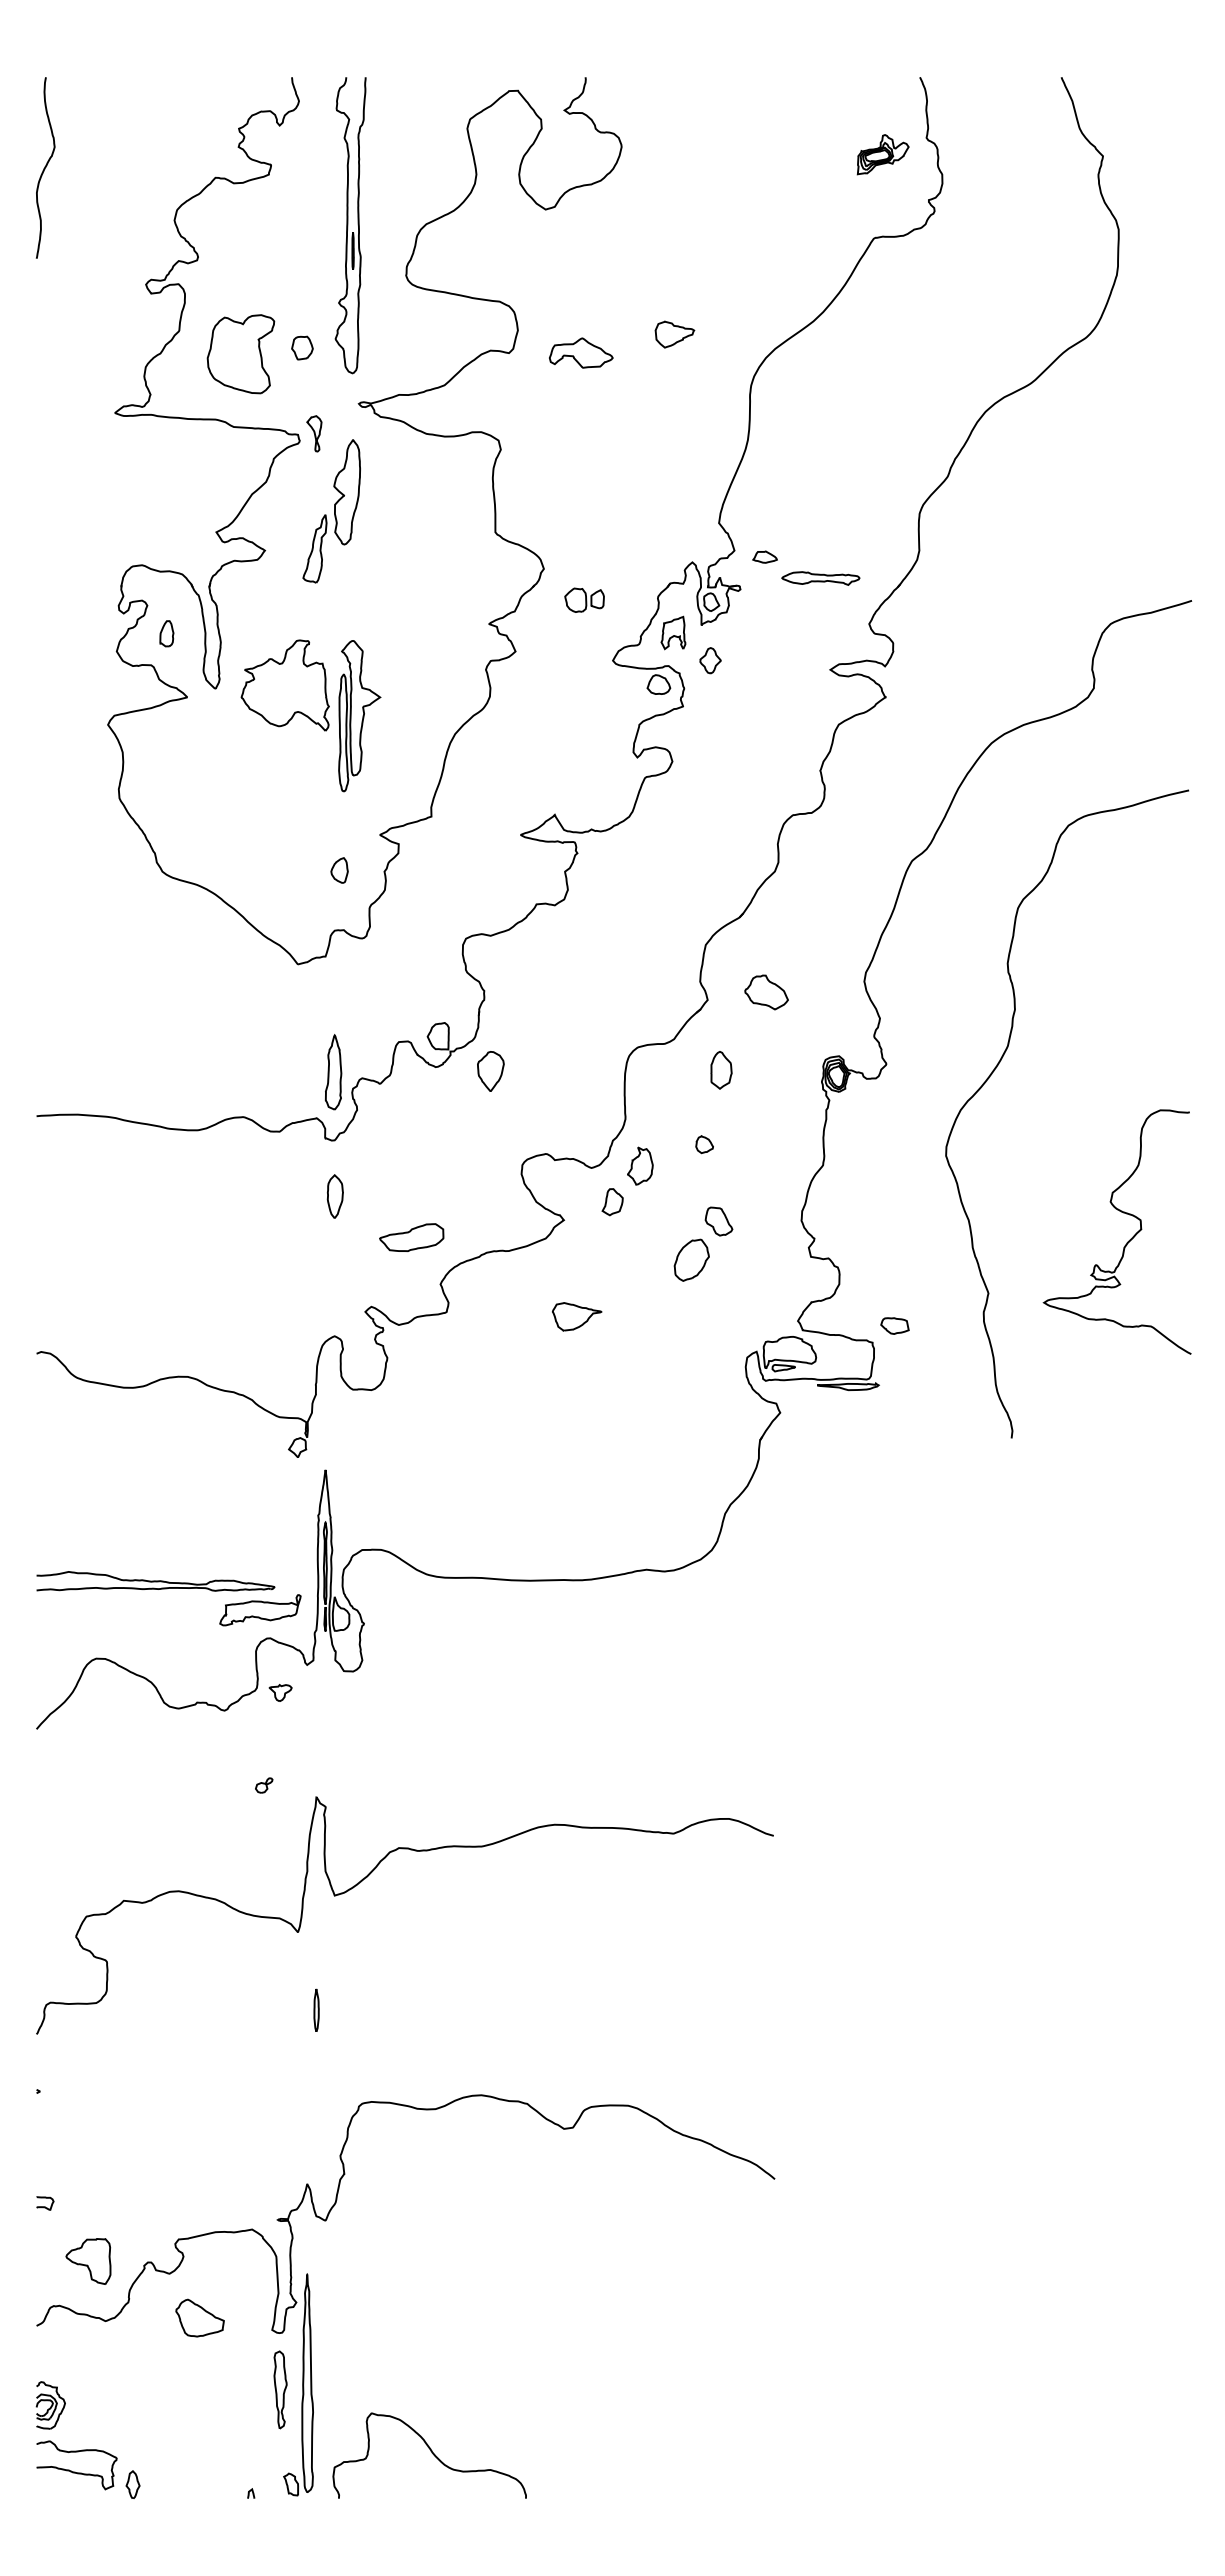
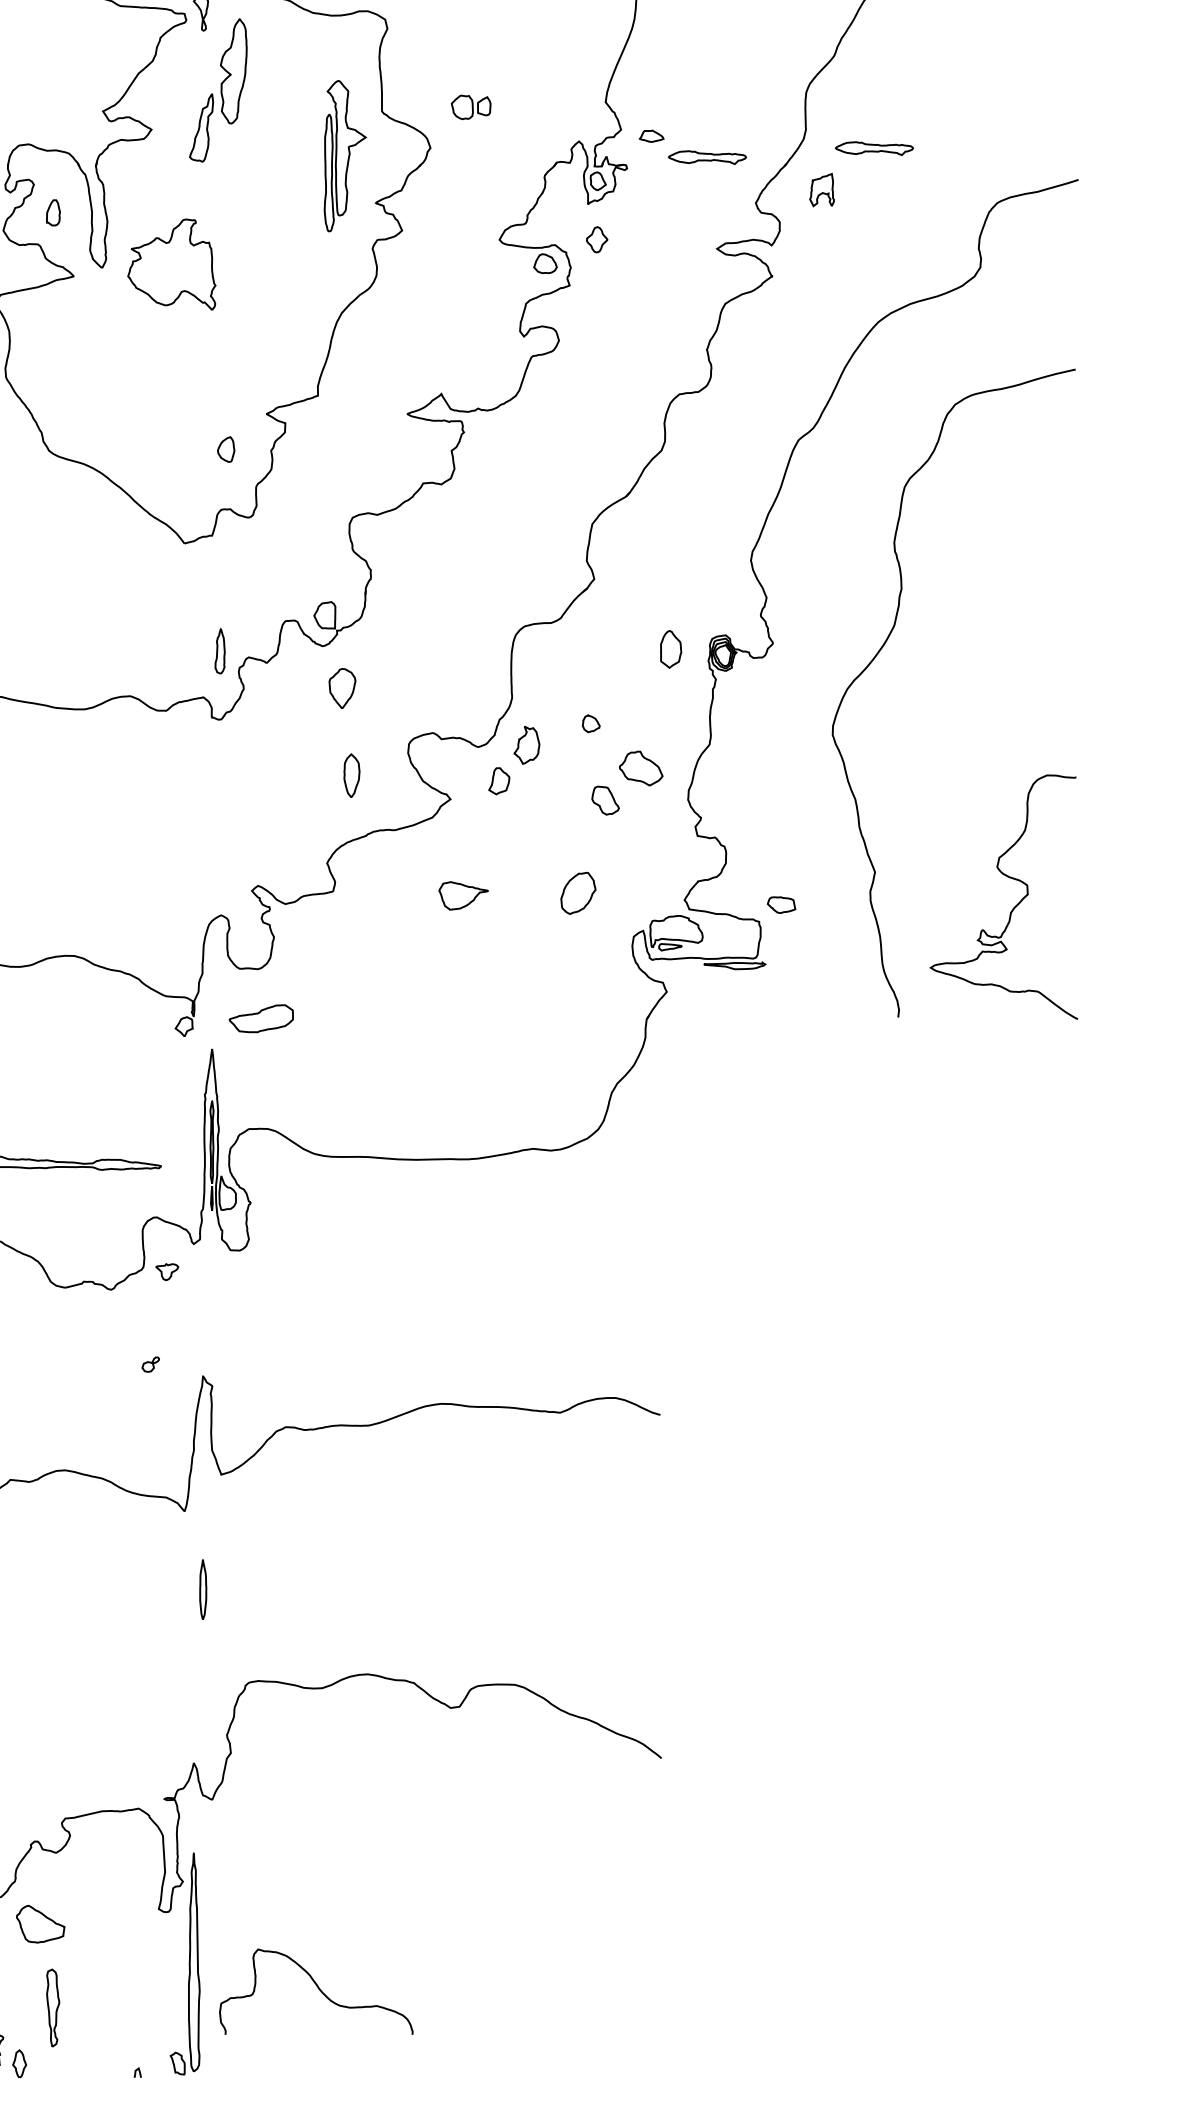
part: (987, 569) -> (874, 148), added
part: (584, 599) -> (471, 106), moved
part: (673, 632) -> (822, 189), moved
part: (359, 716) -> (345, 156), moved
part: (766, 992) -> (641, 768), moved
part: (721, 1070) -> (671, 649), moved
part: (490, 1071) -> (342, 688), moved
part: (333, 1072) -> (220, 651), size x0.6
part: (334, 1196) -> (351, 775), moved
part: (411, 1237) -> (261, 1018), moved
curve: (1127, 1241) -> (1014, 906), moved
part: (691, 1259) -> (578, 892), moved
part: (260, 1610) -> (147, 1189), removed
part: (316, 2009) -> (203, 1588), size x1.4
part: (199, 2317) -> (40, 1923), moved
part: (280, 2389) -> (53, 2007), moved
curve: (432, 2454) -> (319, 1990), moved

